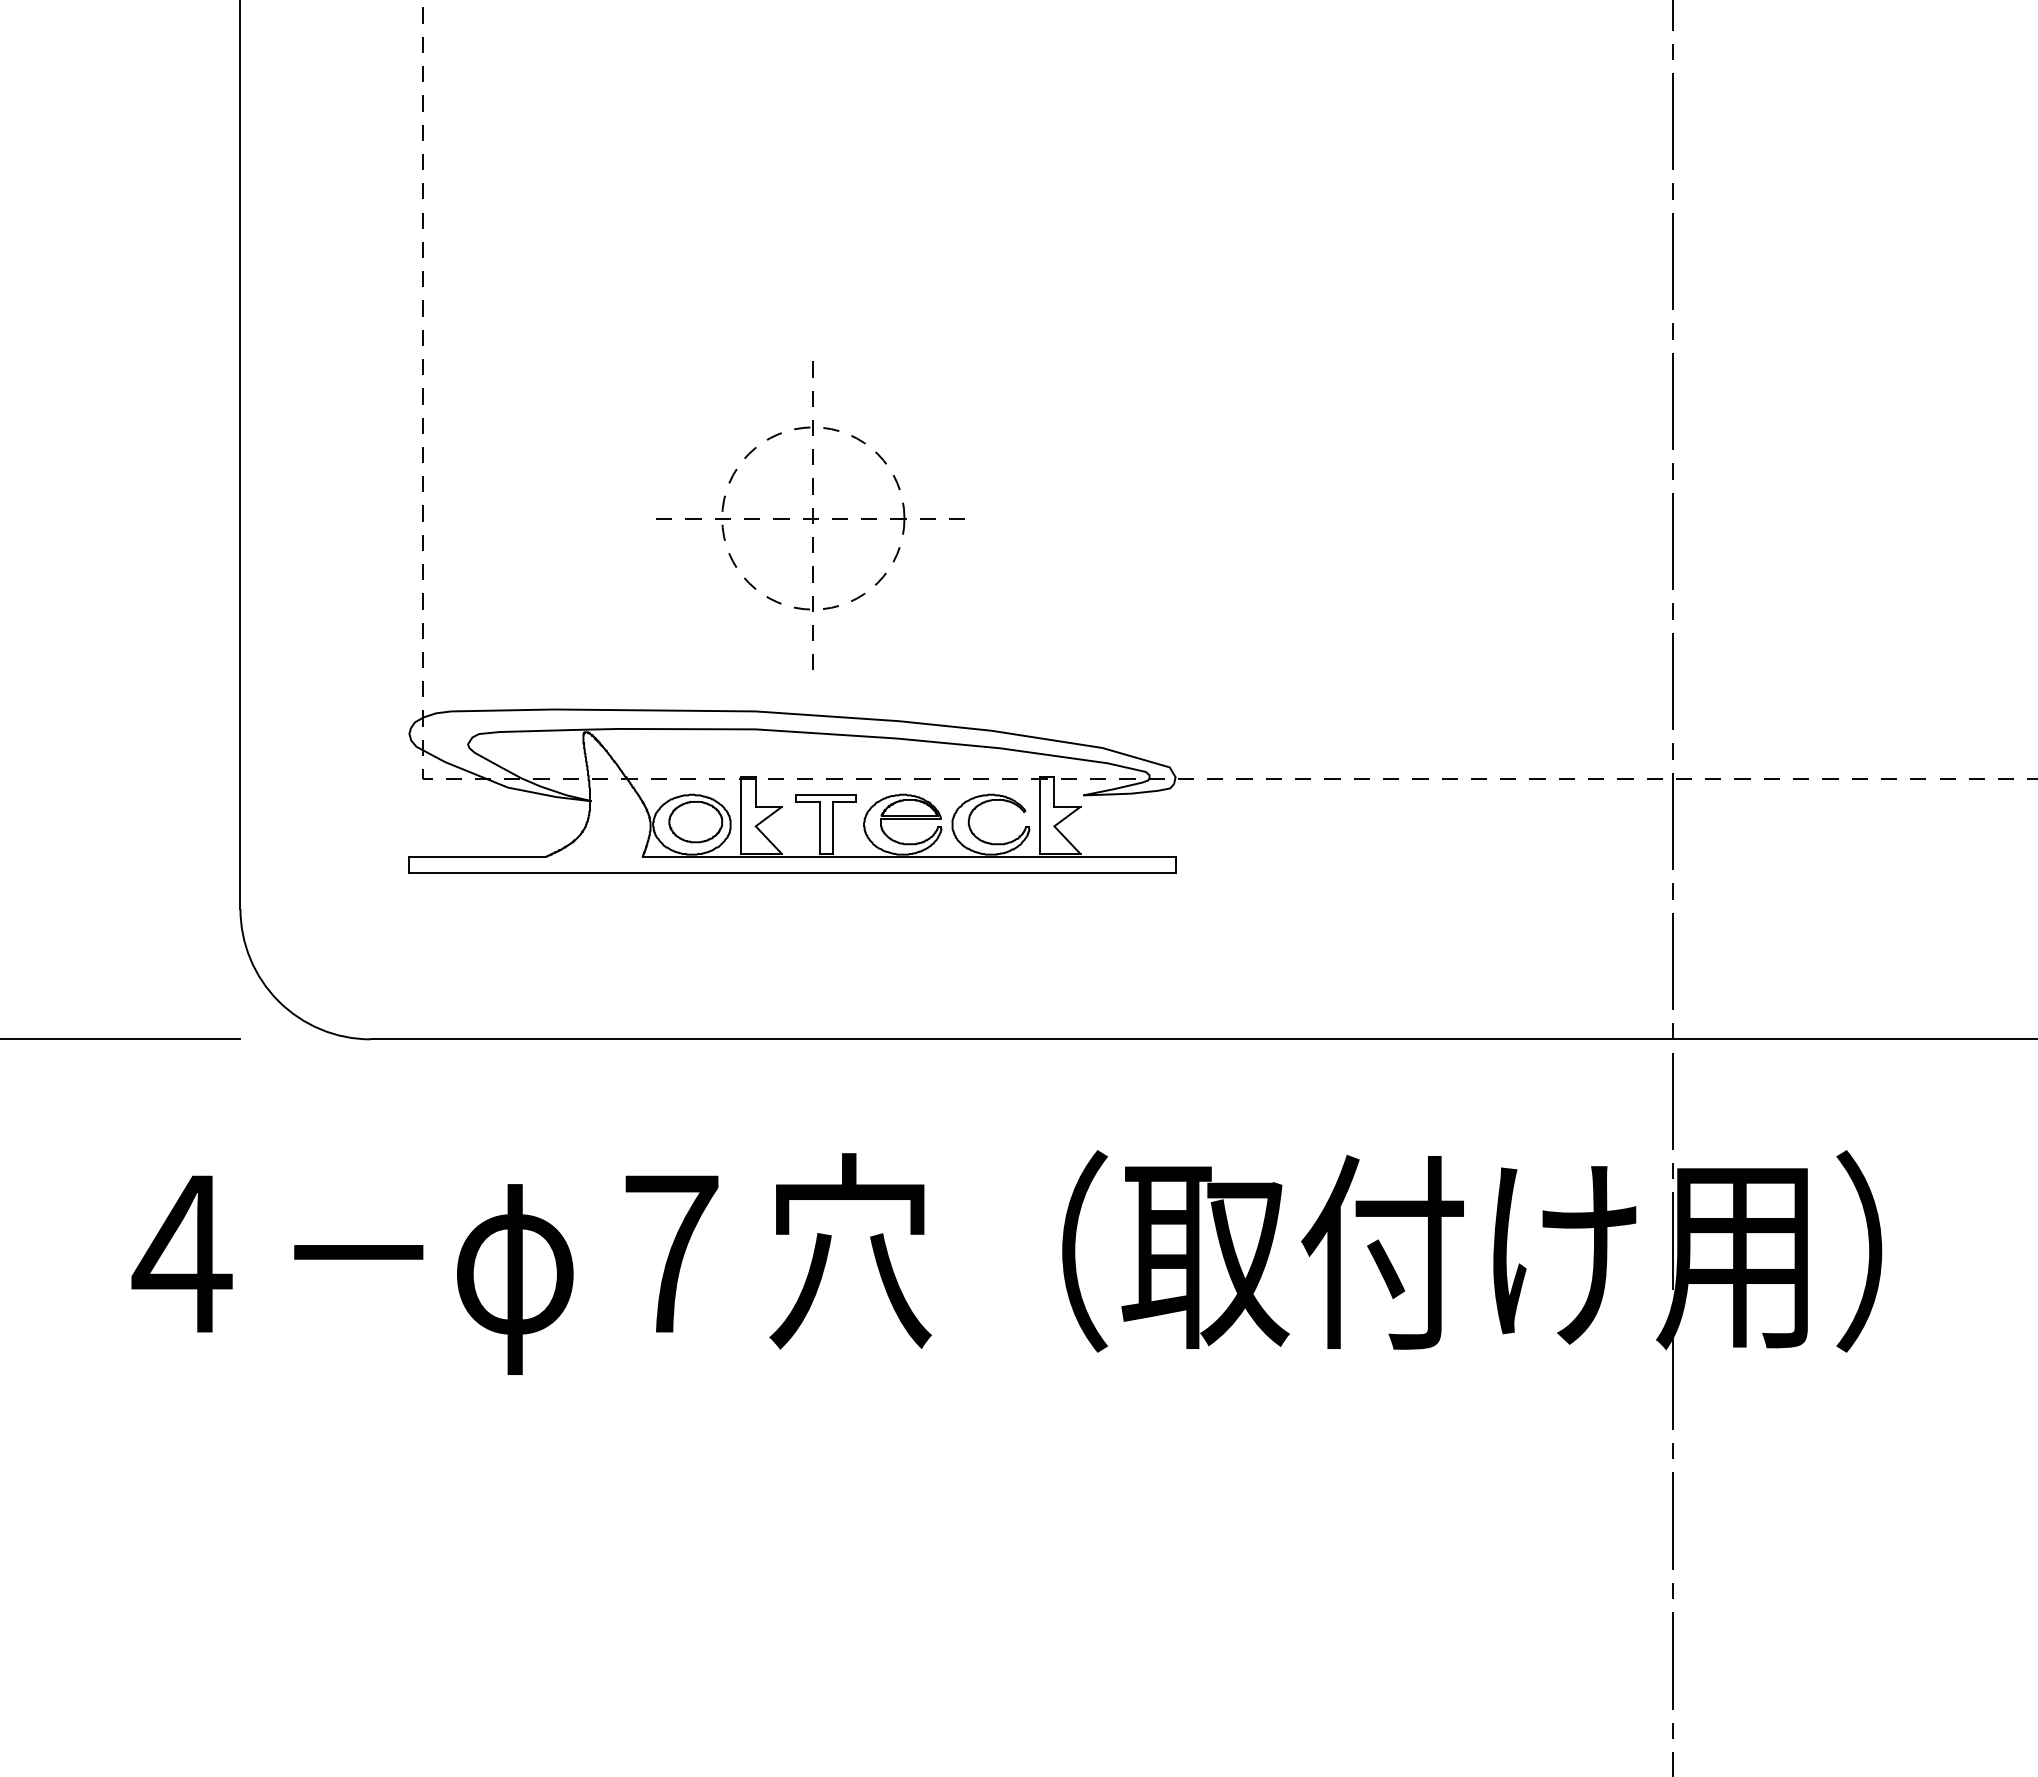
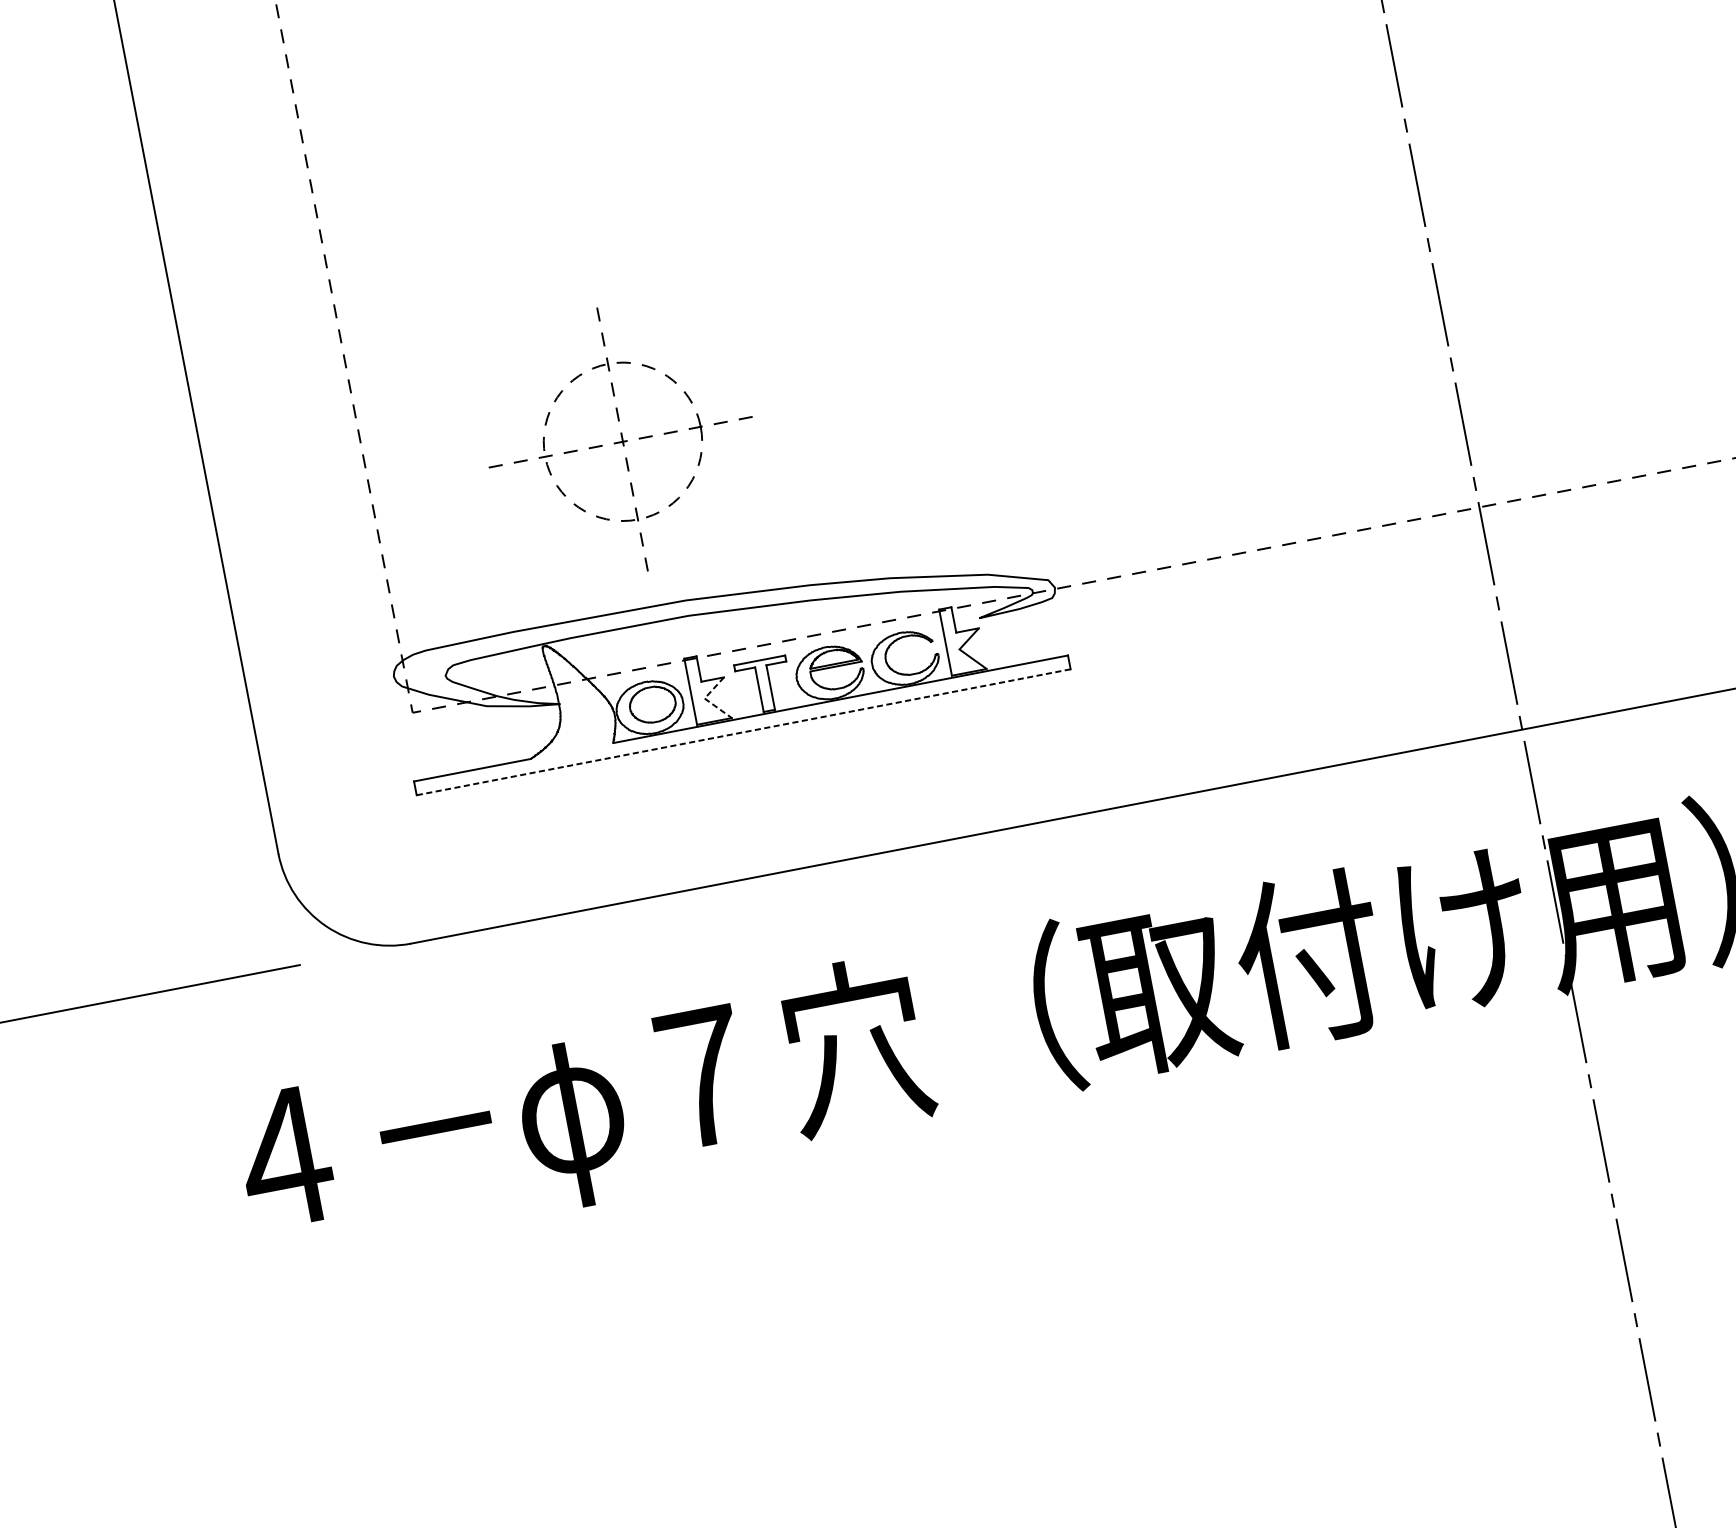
part: (810, 515) -> (620, 439), moved
line: (757, 827) -> (706, 699), solid -> dashed
line: (792, 872) -> (743, 731), solid -> dashed

